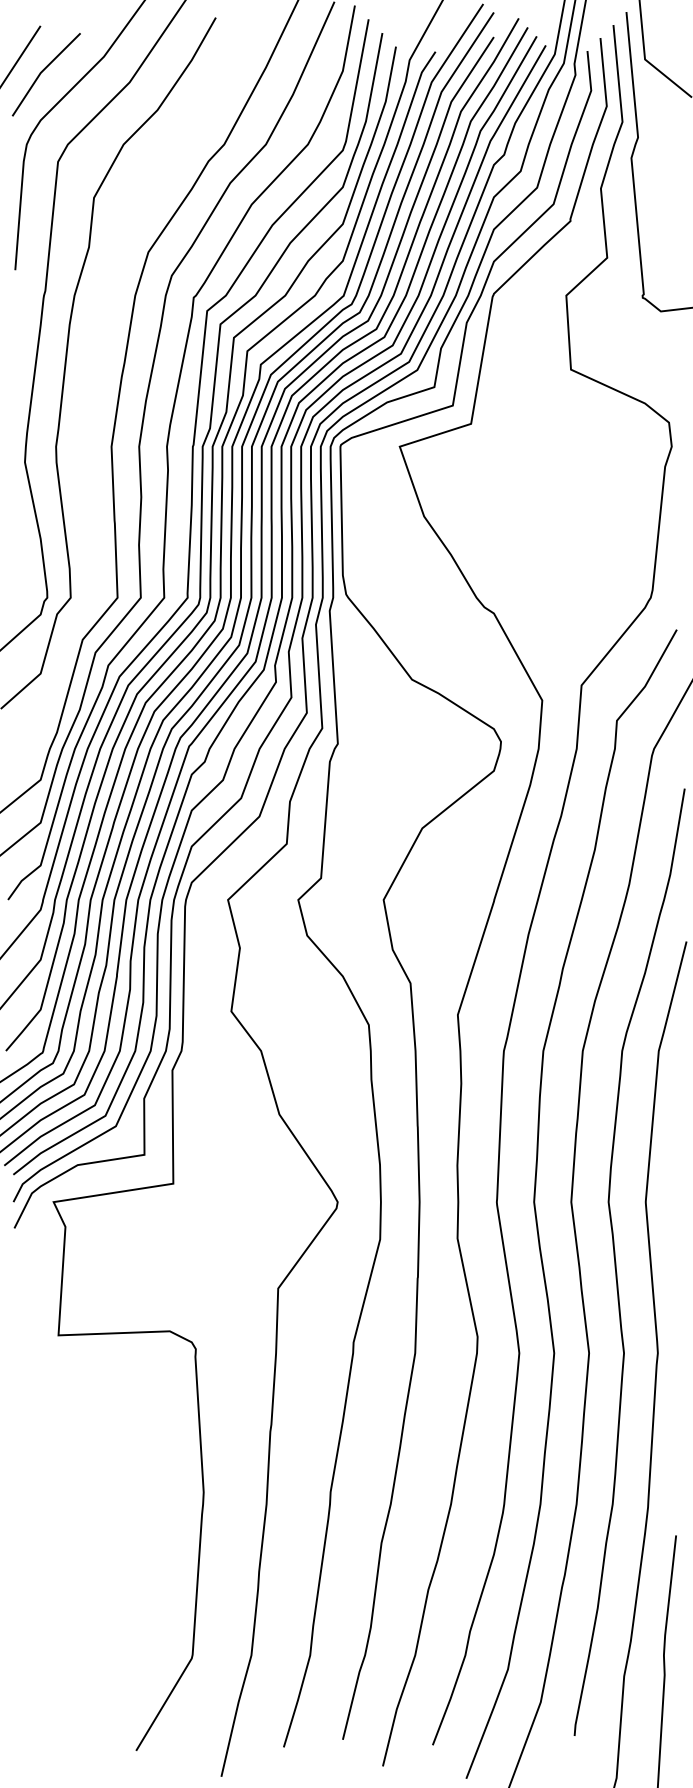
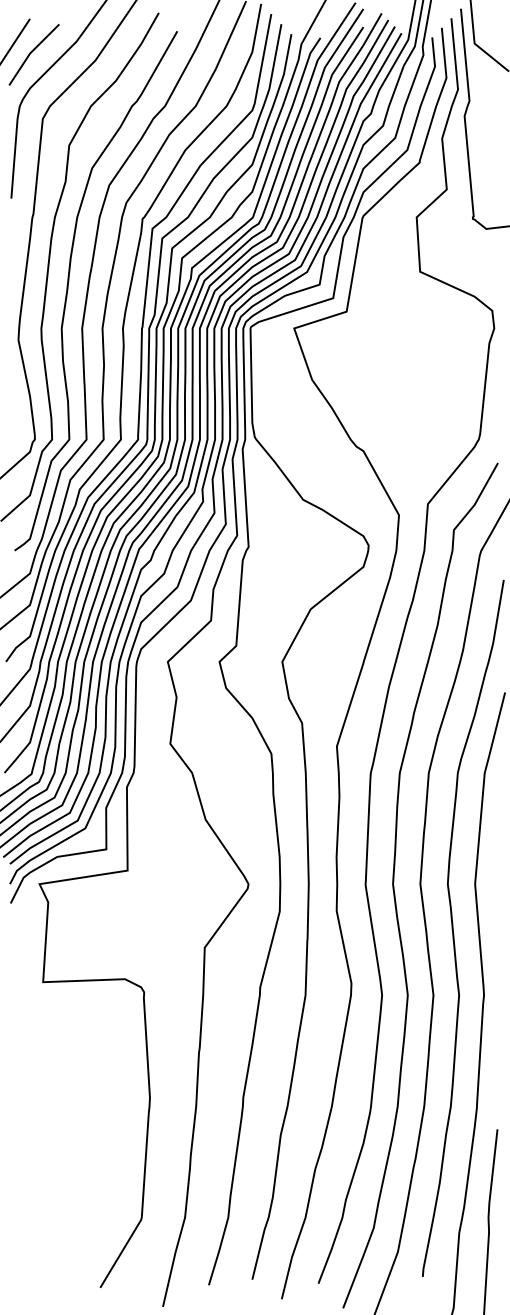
curve: (92, 395) -> (68, 290), added

